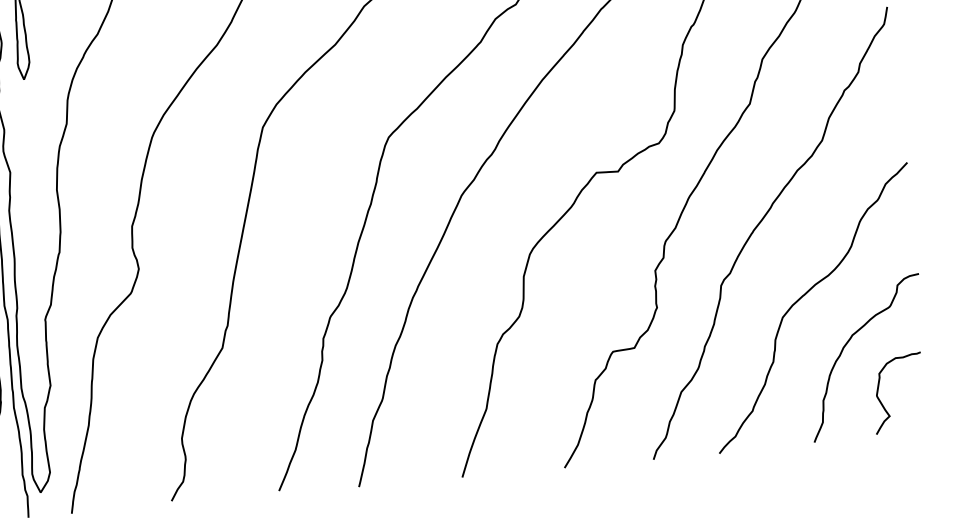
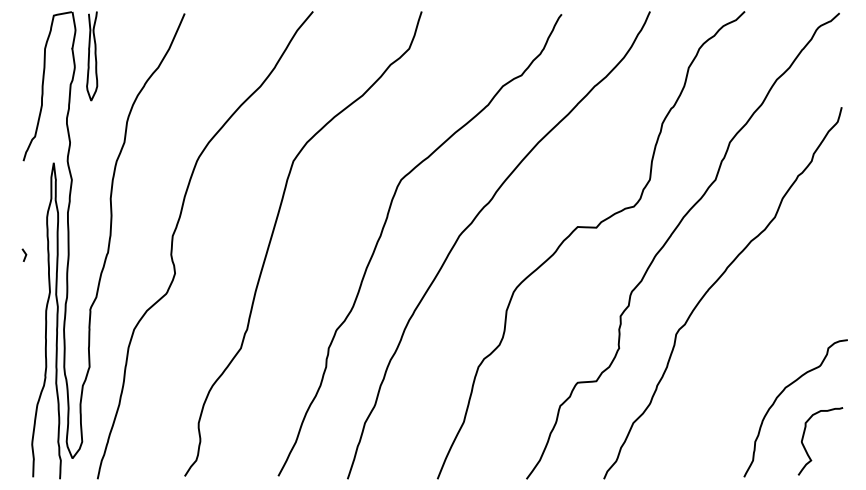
curve: (802, 297) -> (745, 351), removed

